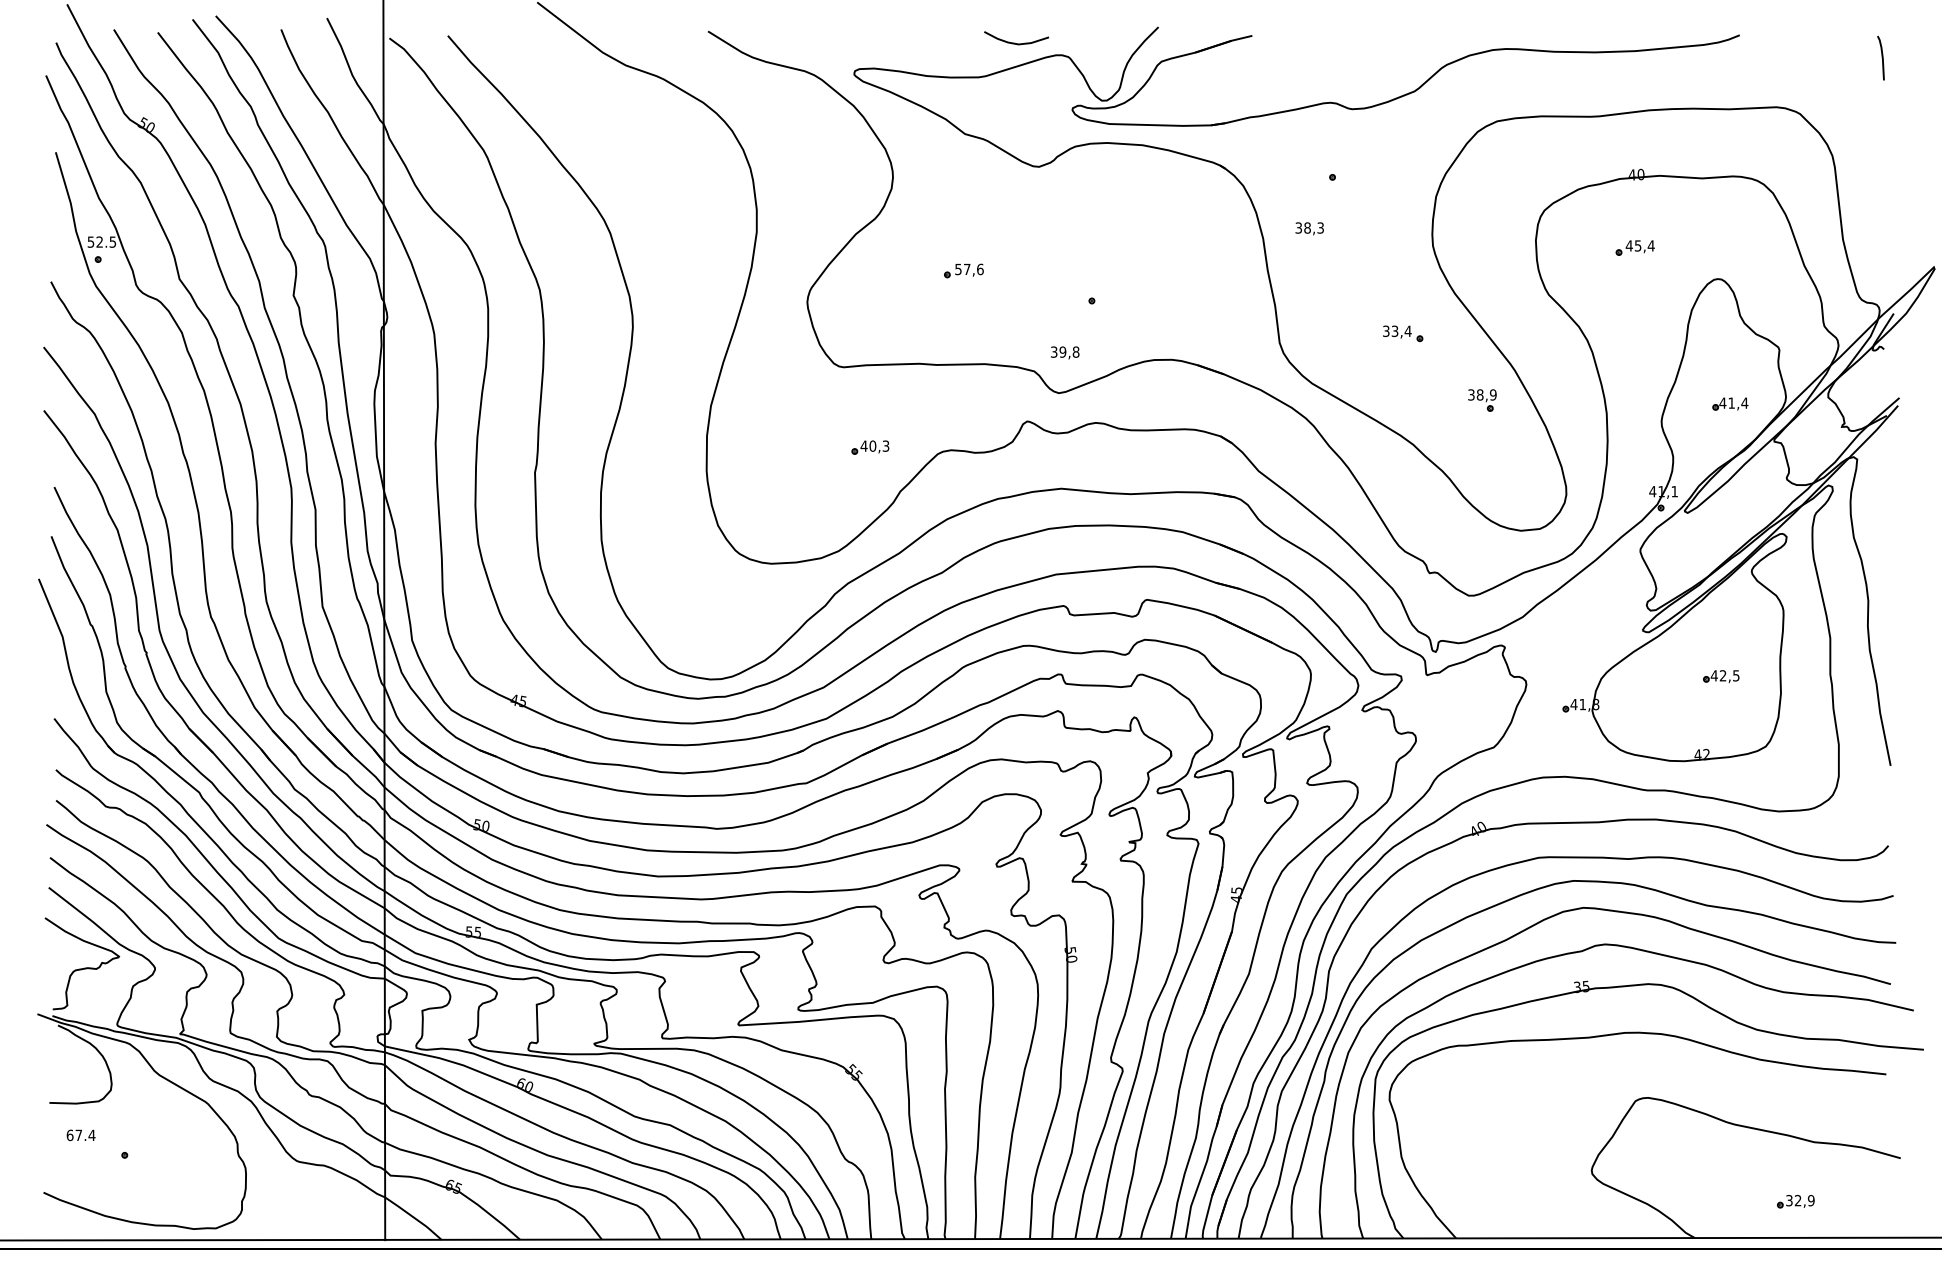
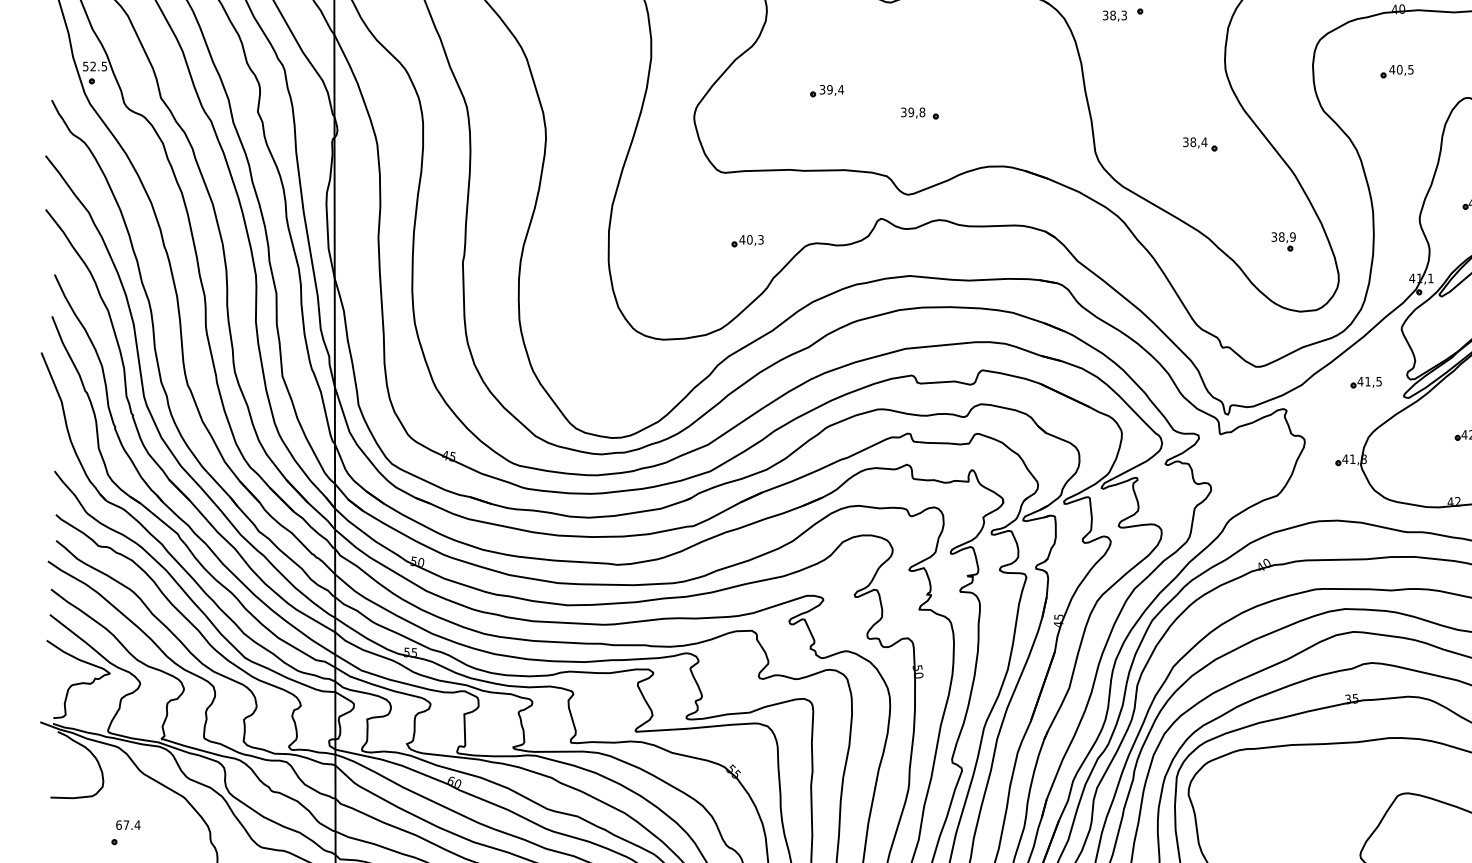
text: (1309, 228) -> (1114, 15), moved
text: (1644, 245) -> (1405, 69), 45,4 -> 40,5
text: (969, 269) -> (831, 89), 57,6 -> 39,4
text: (1394, 330) -> (1192, 141), 33,4 -> 38,4
text: (1065, 352) -> (913, 112), moved
part: (1482, 400) -> (1283, 241), moved
part: (1598, 614) -> (1366, 382), added
text: (80, 1135) -> (127, 825), moved

